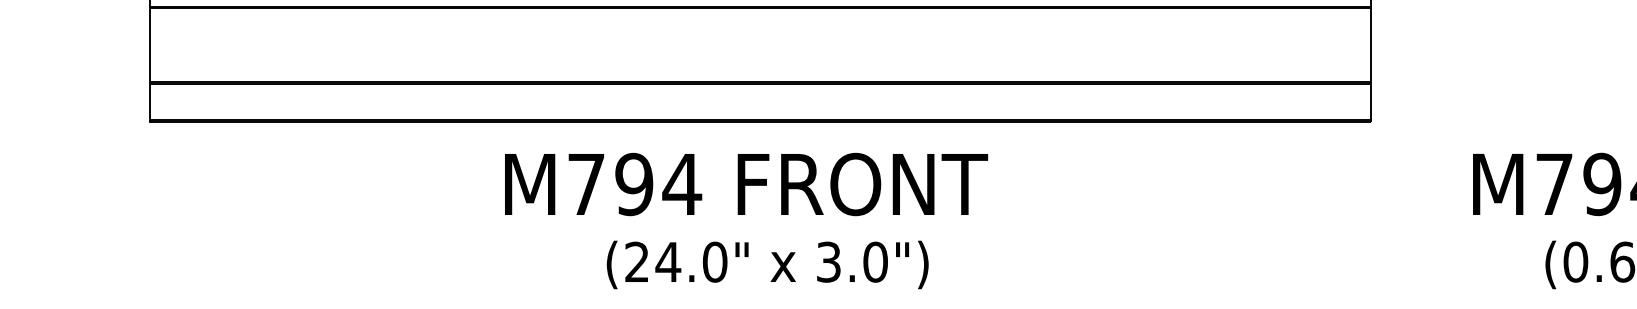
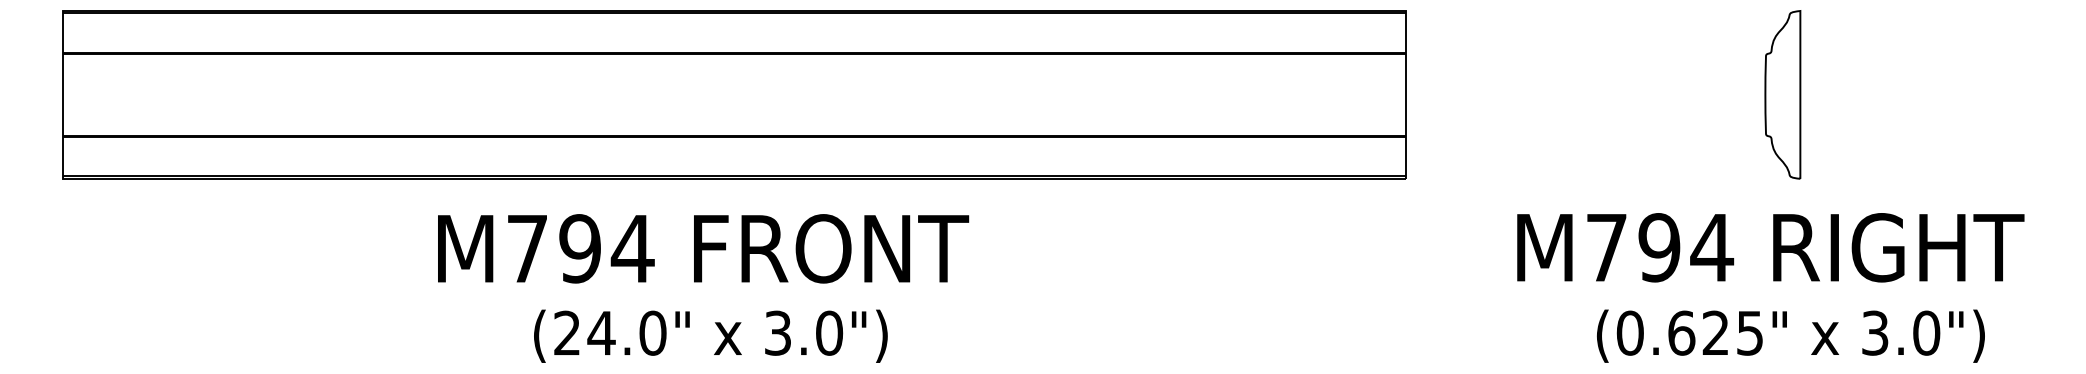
text: (746, 184) -> (703, 248), moved
text: (767, 264) -> (710, 335), moved

